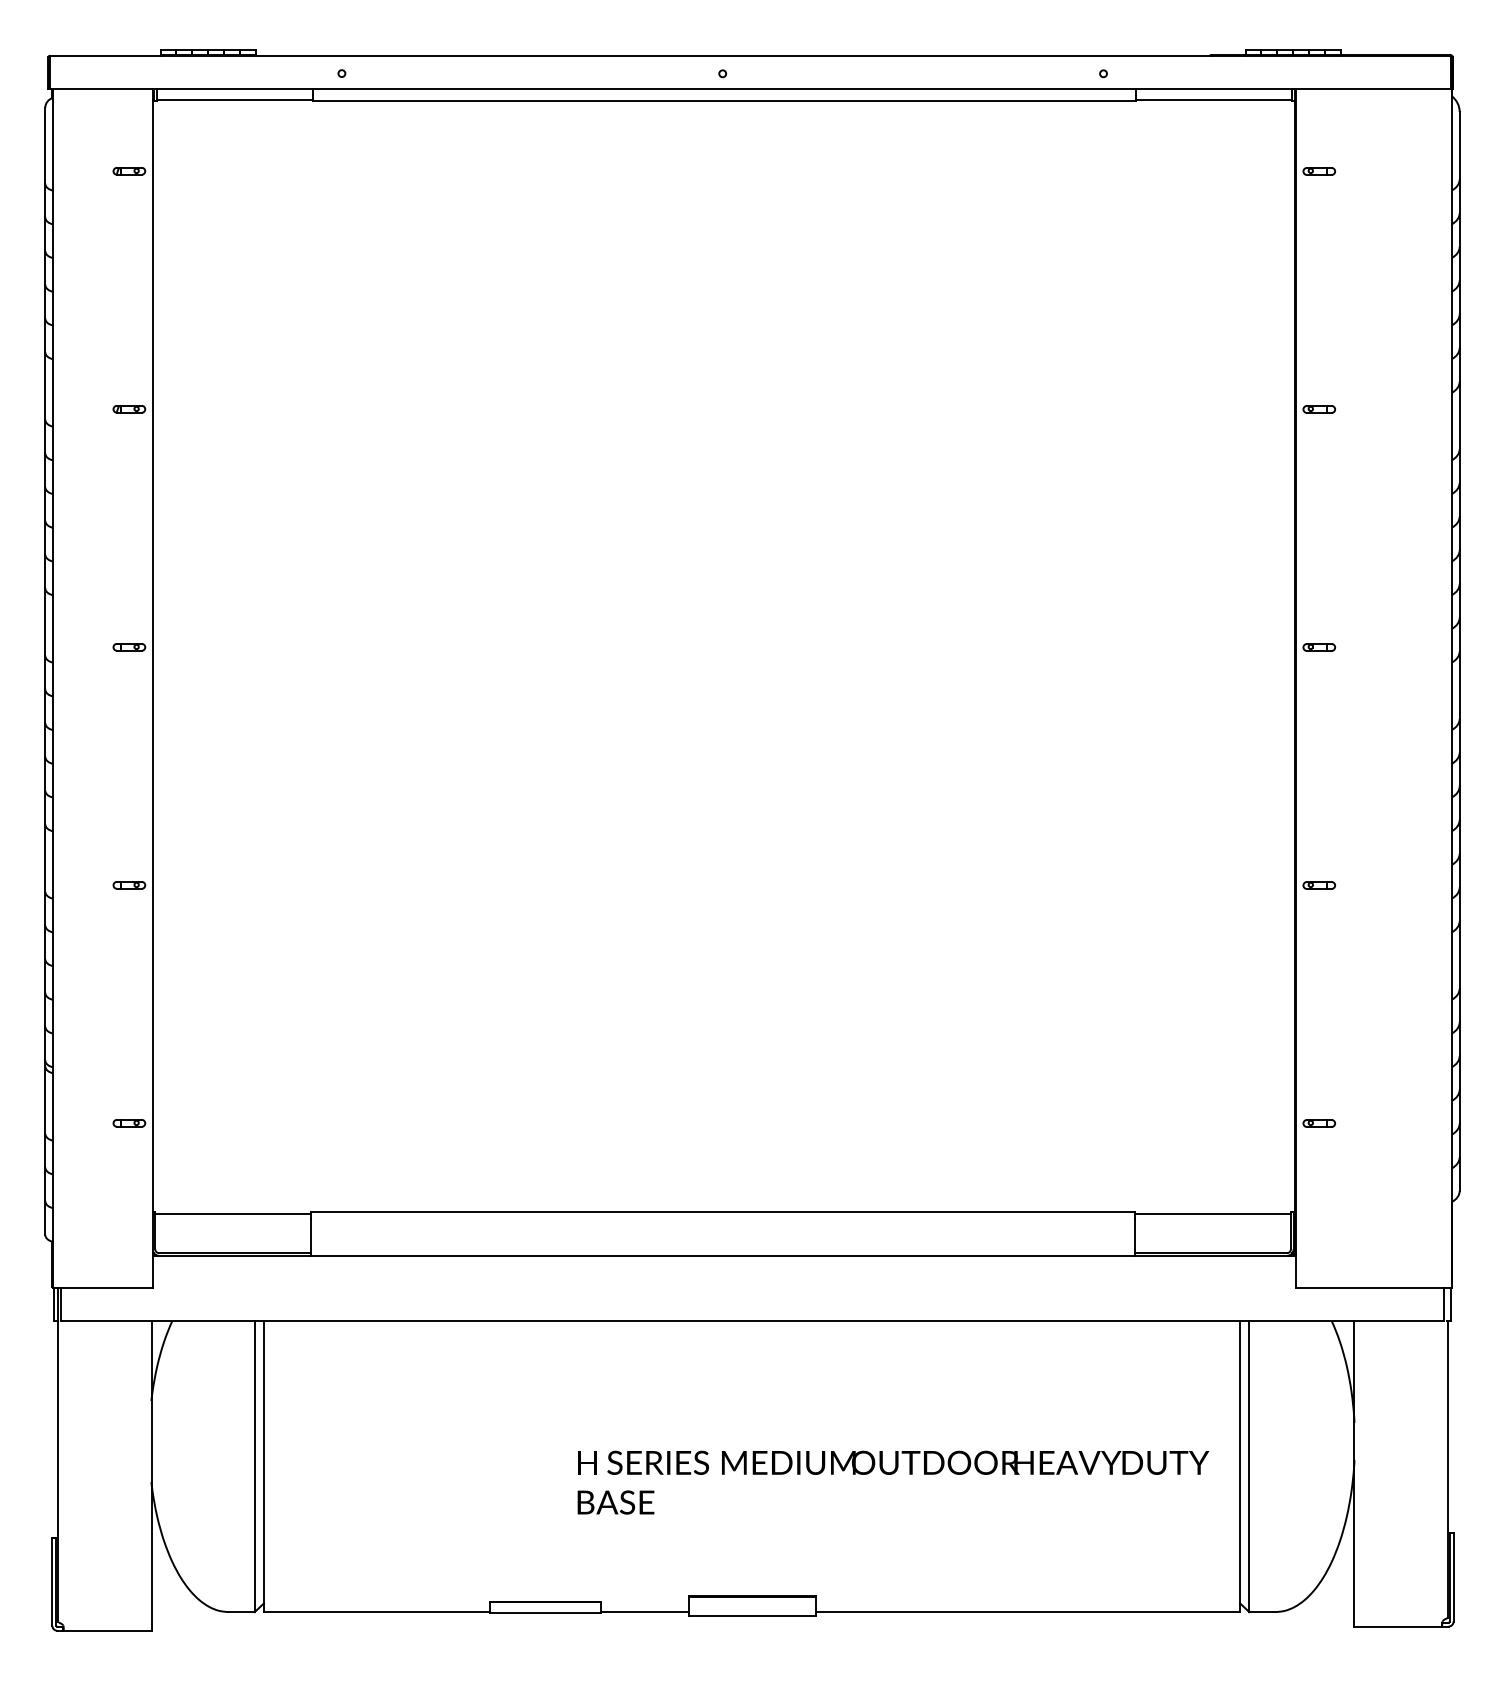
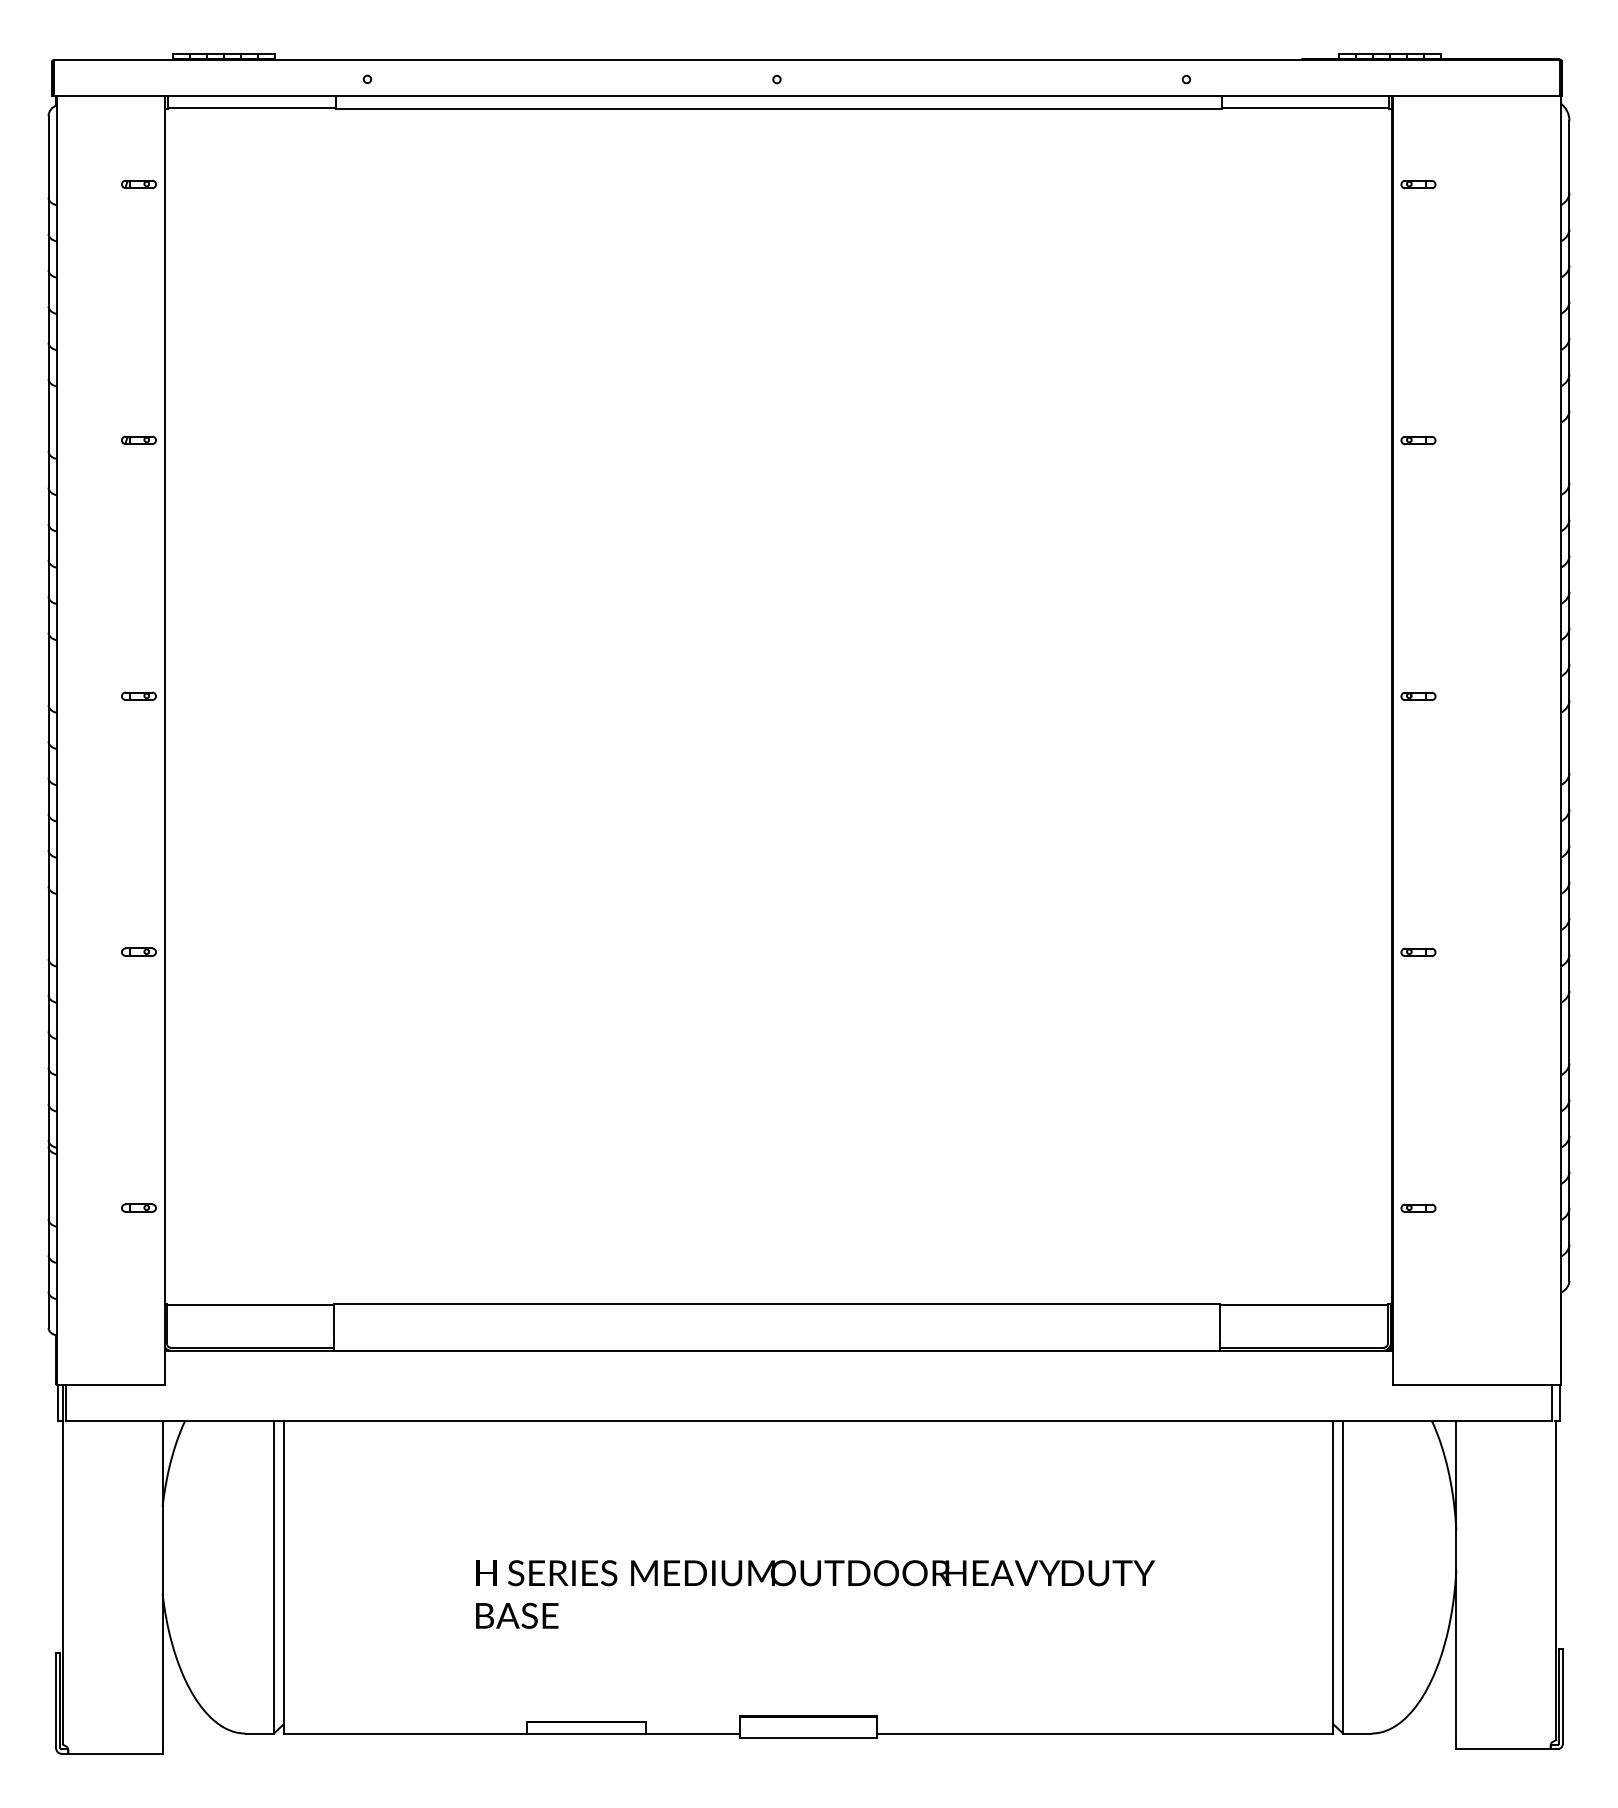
text: (893, 1482) -> (815, 1594), moved

